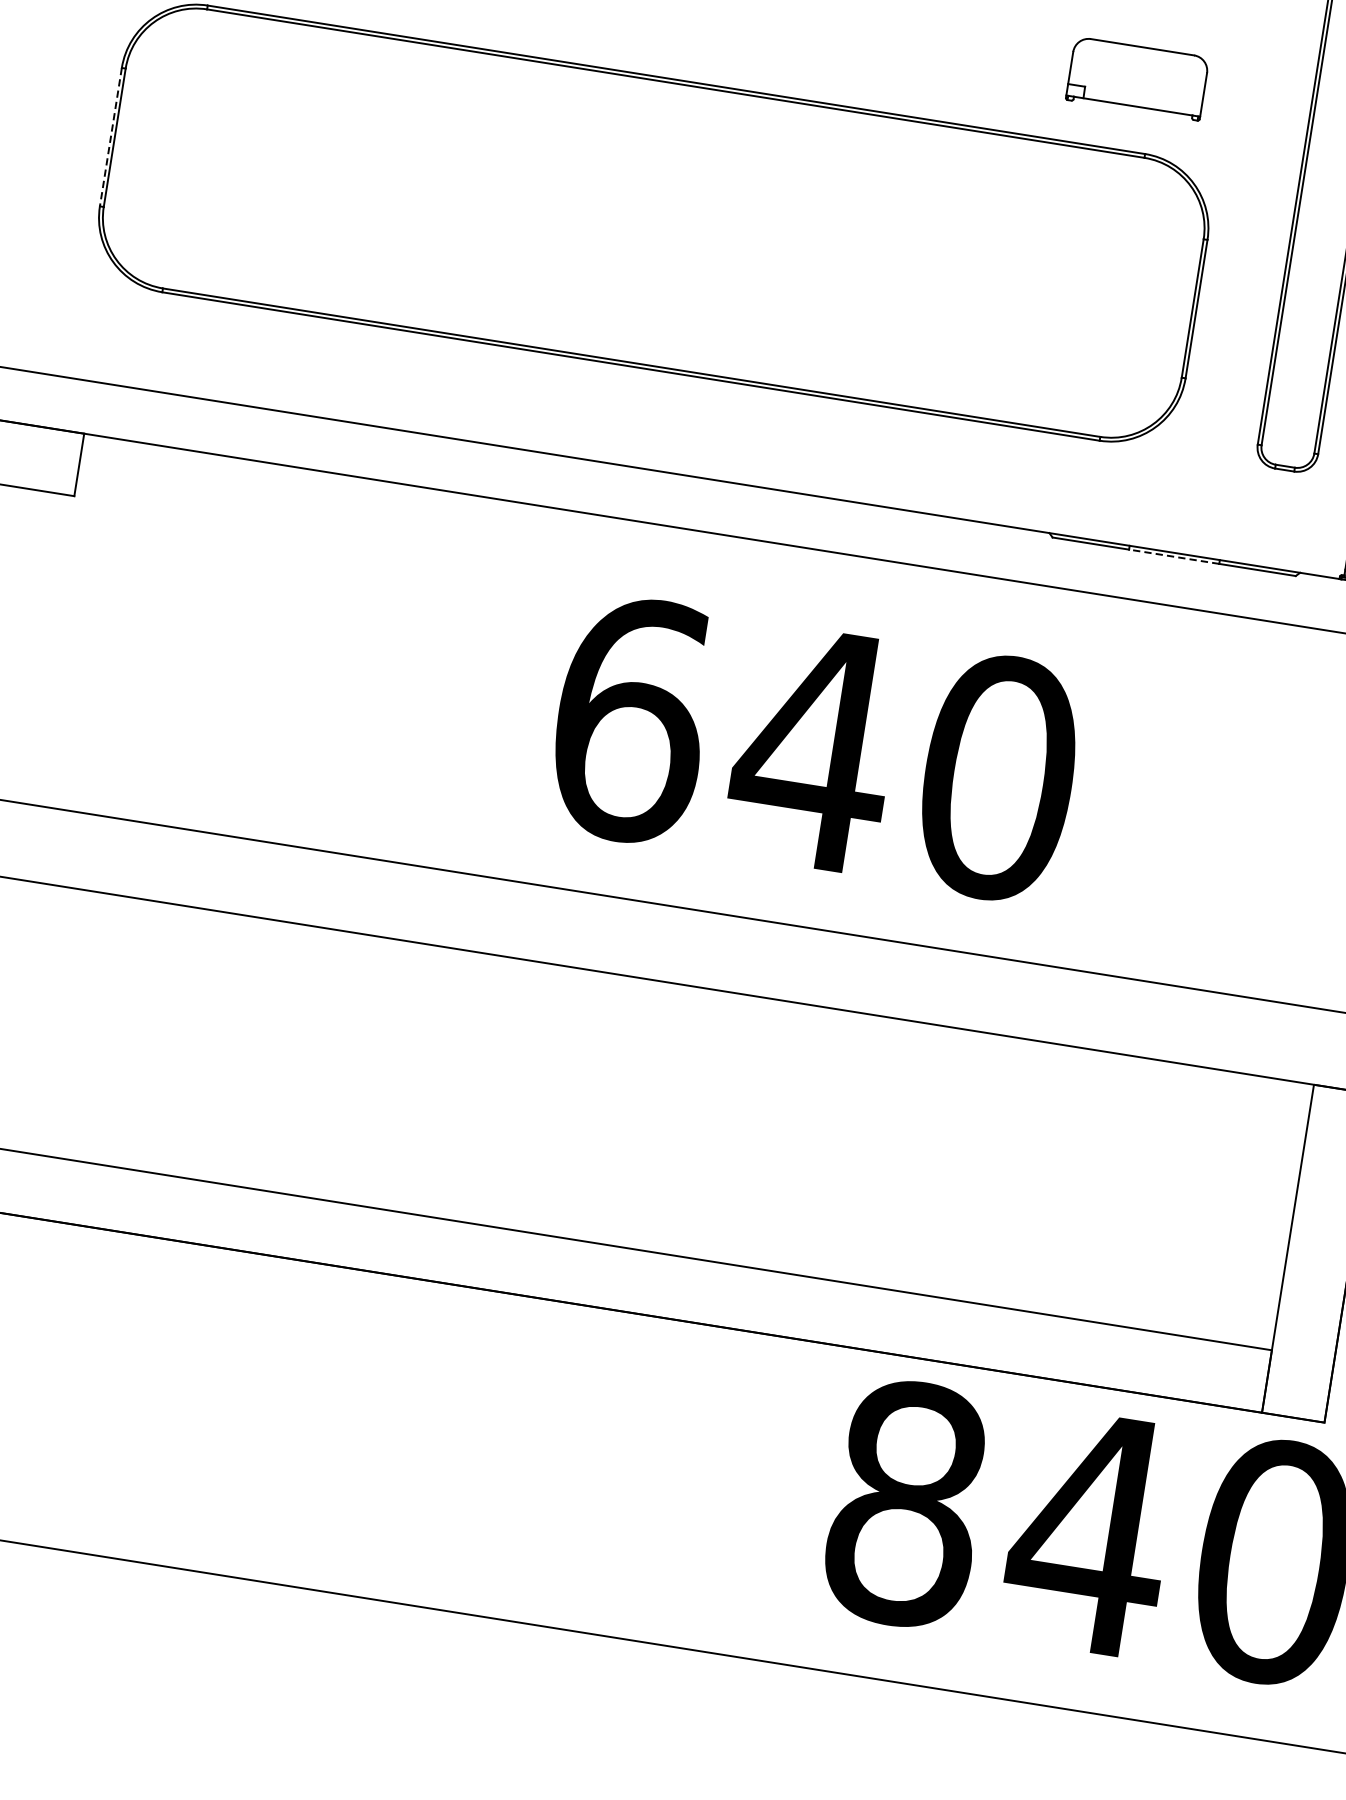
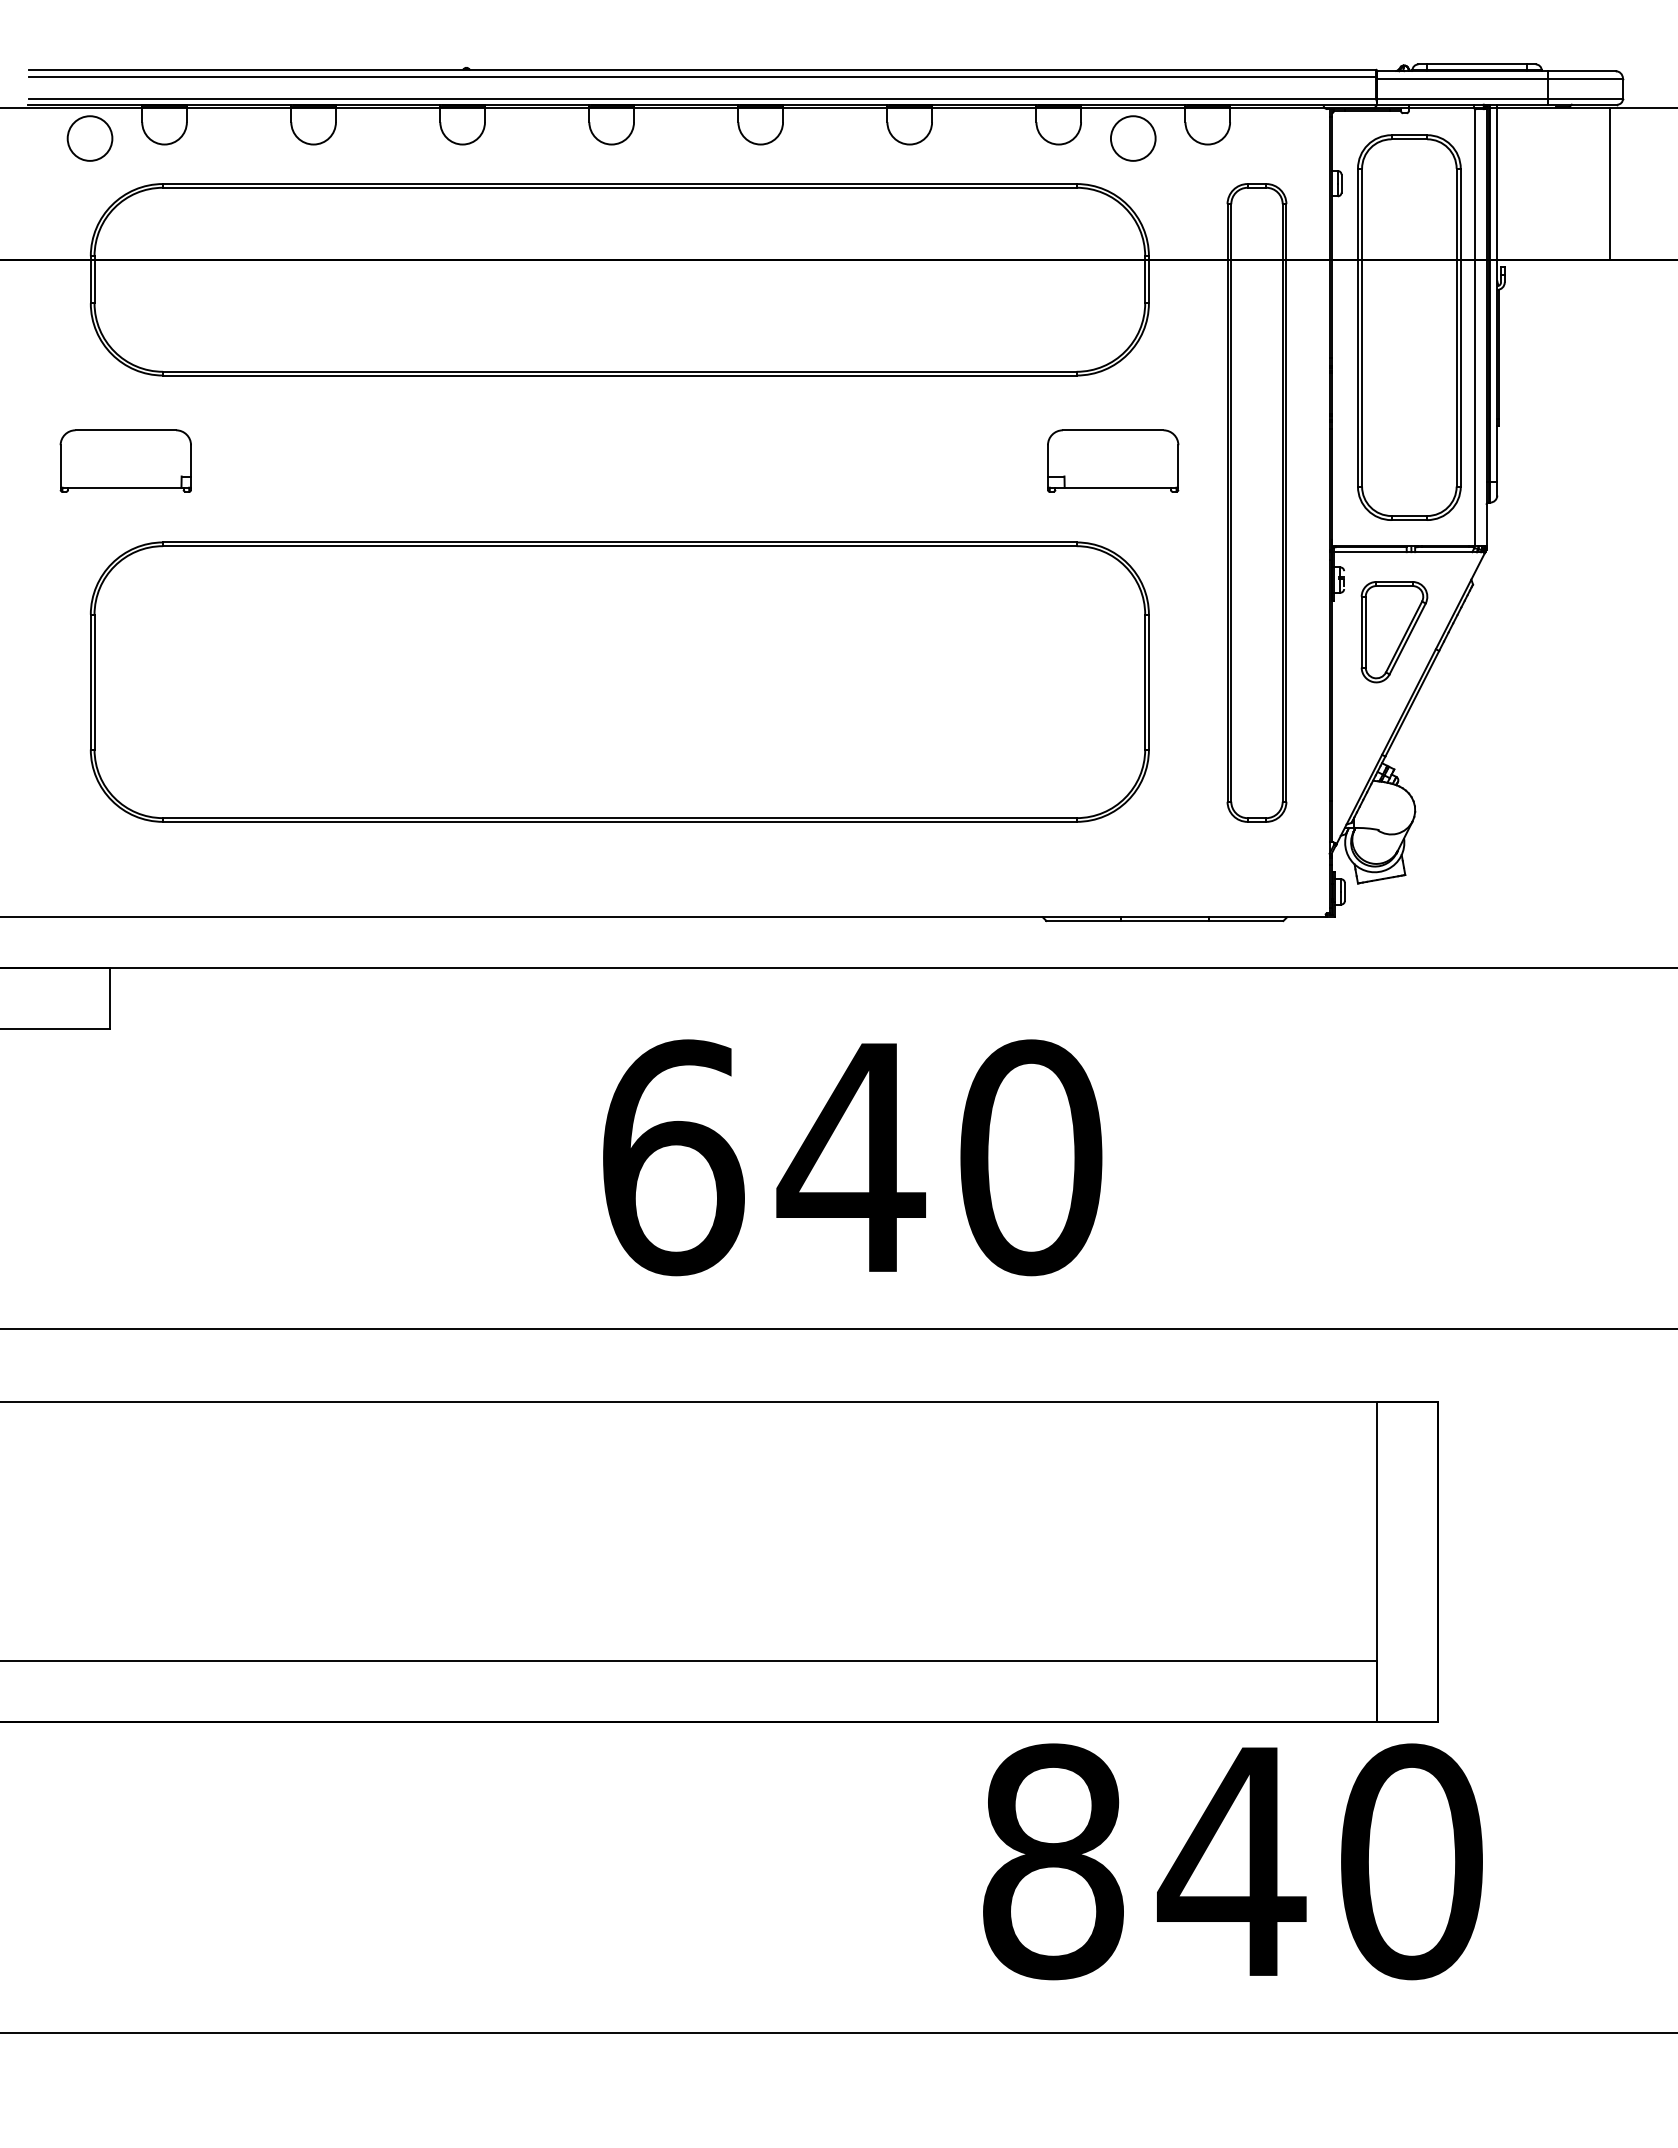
part: (1138, 78) -> (1113, 460), moved
line: (110, 137) -> (90, 682), dashed -> solid
line: (1173, 557) -> (1164, 921), dashed -> solid

